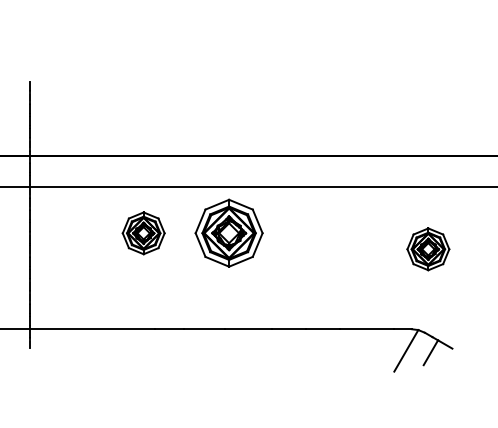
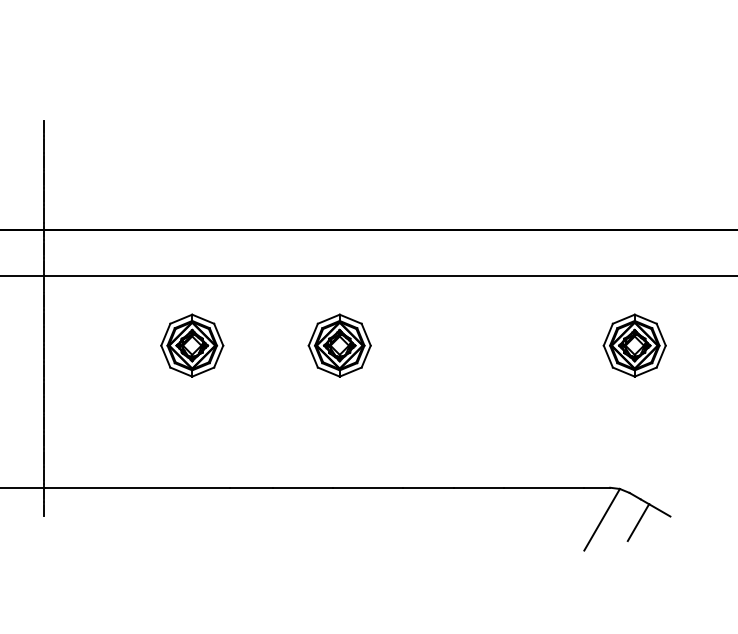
part: (143, 233) -> (191, 345), moved
part: (229, 233) -> (340, 345), size x0.62
part: (428, 249) -> (634, 345), moved

